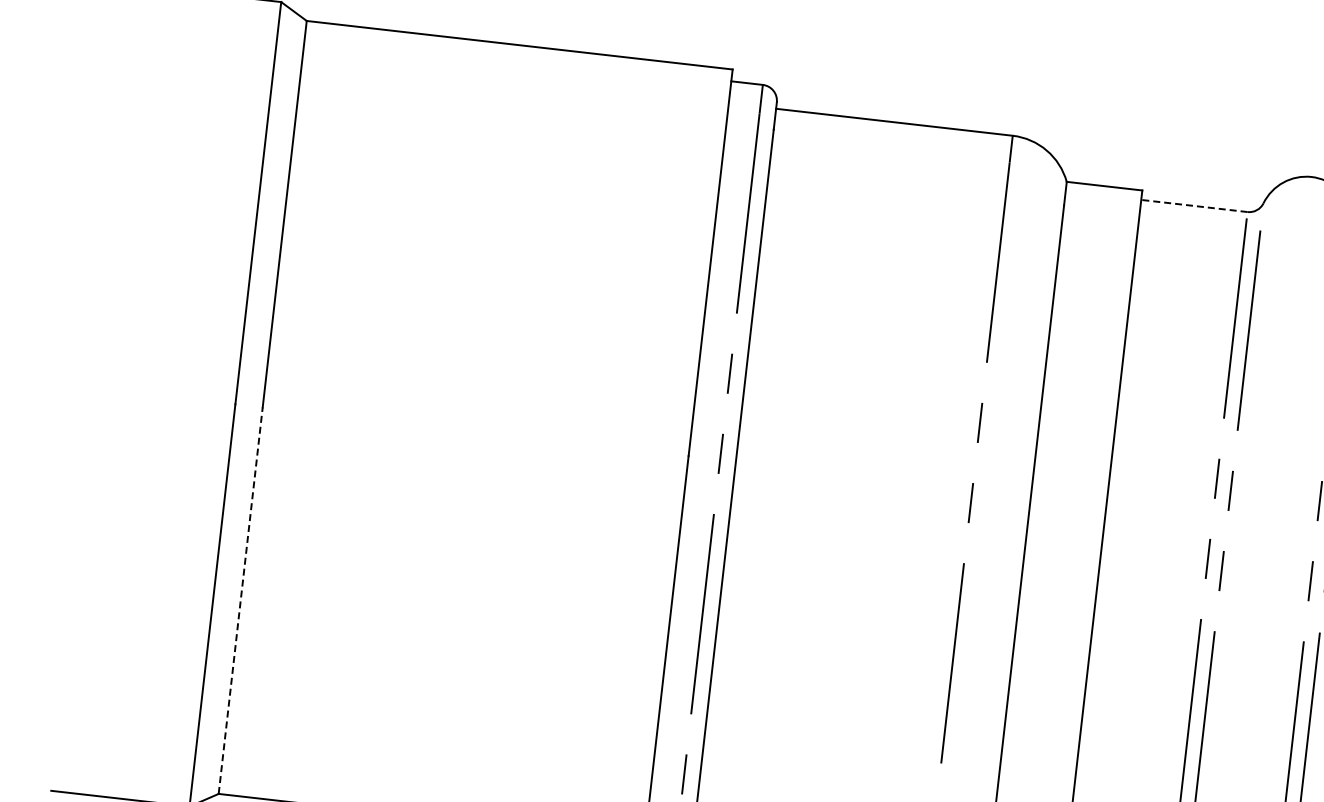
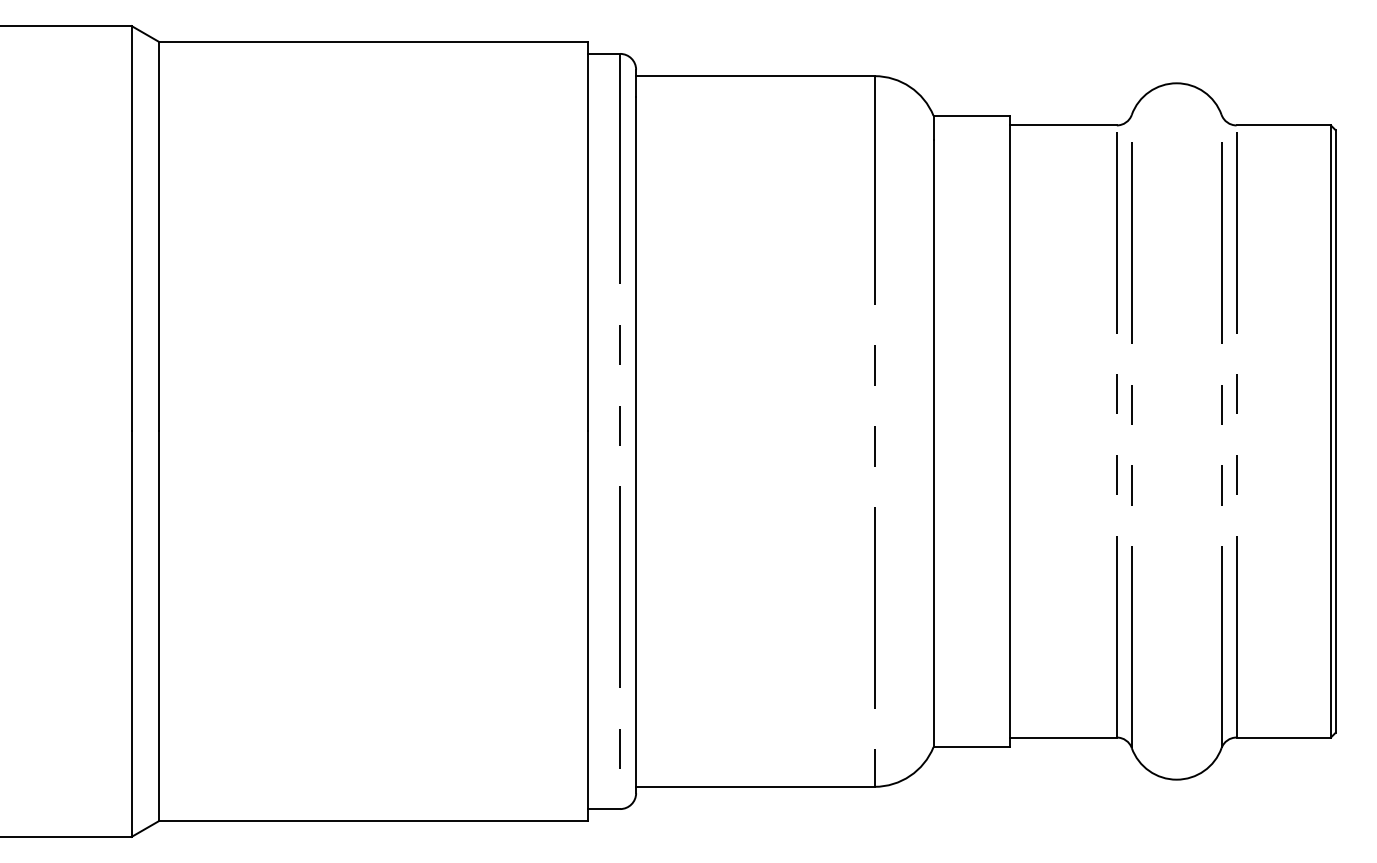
line: (1194, 206) -> (1063, 125), dashed -> solid
line: (241, 600) -> (159, 626), dashed -> solid

